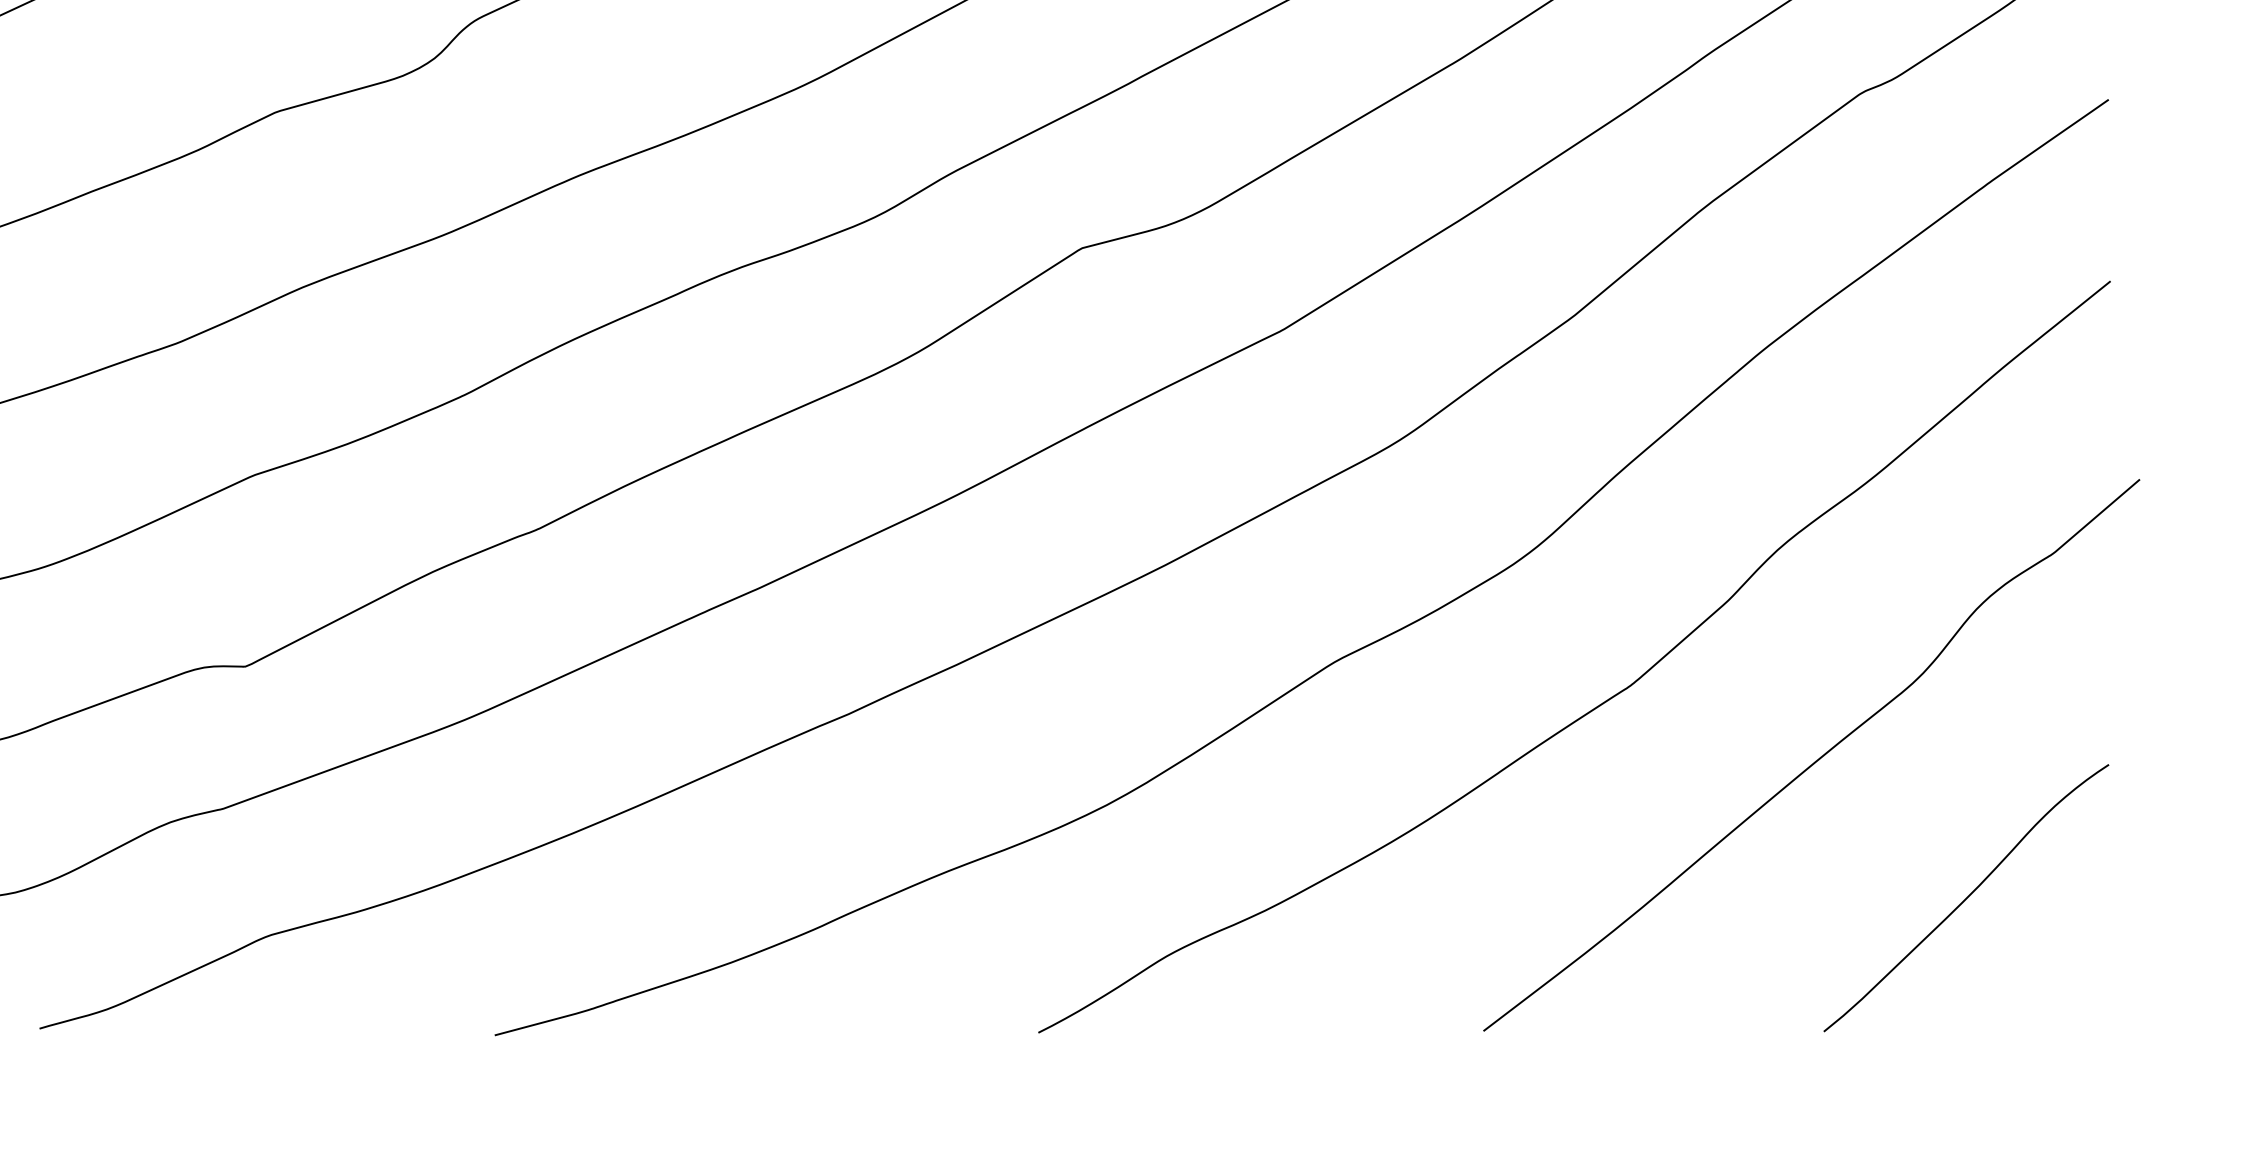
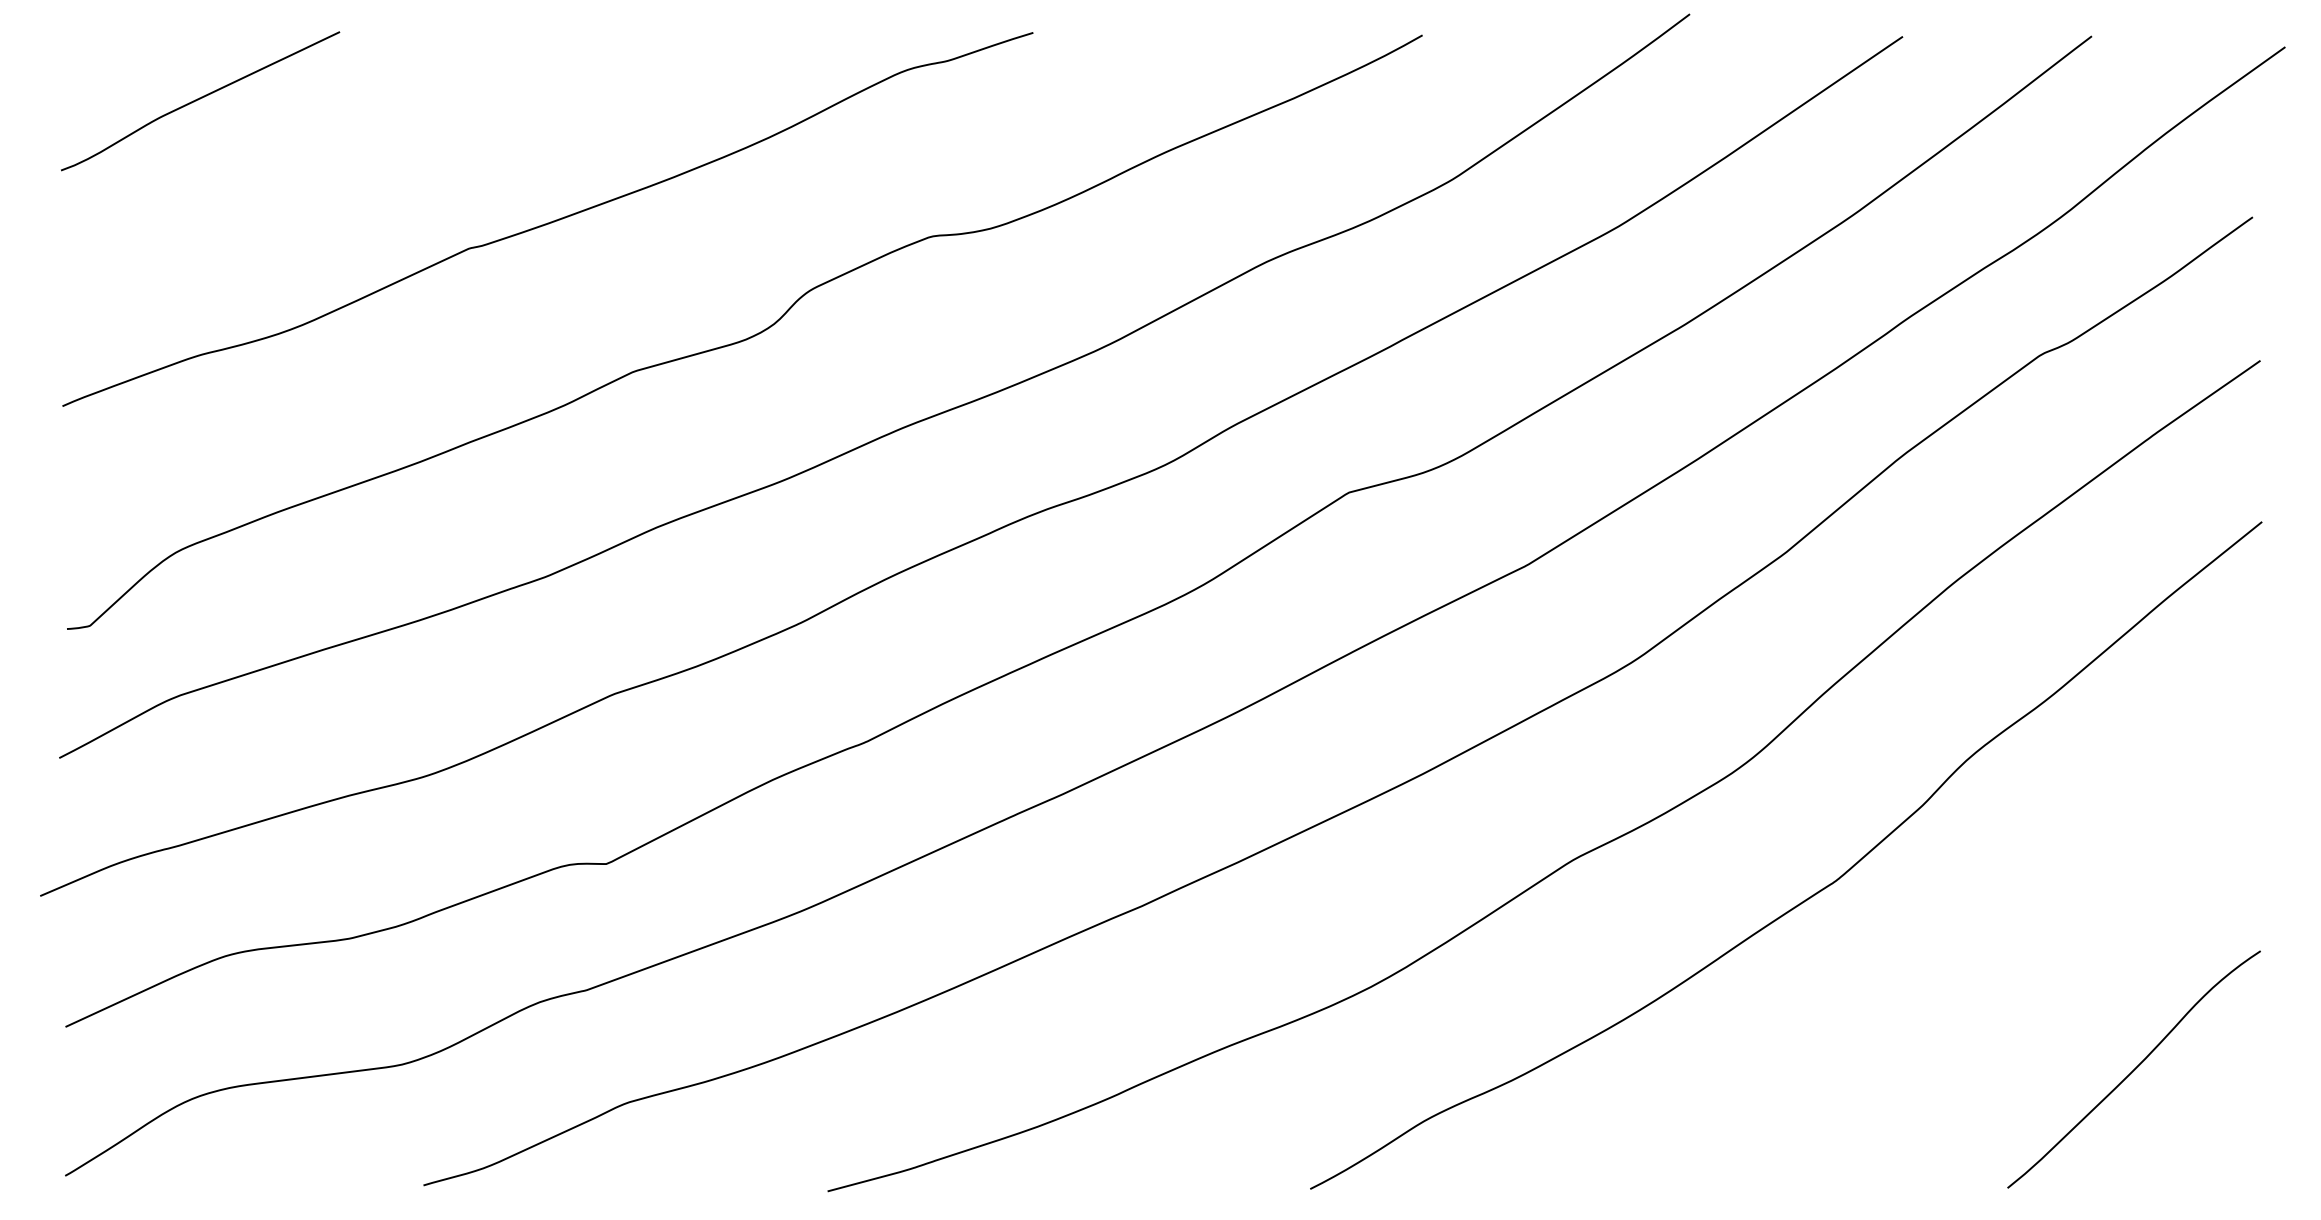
curve: (1813, 761) -> (1998, 948), removed

